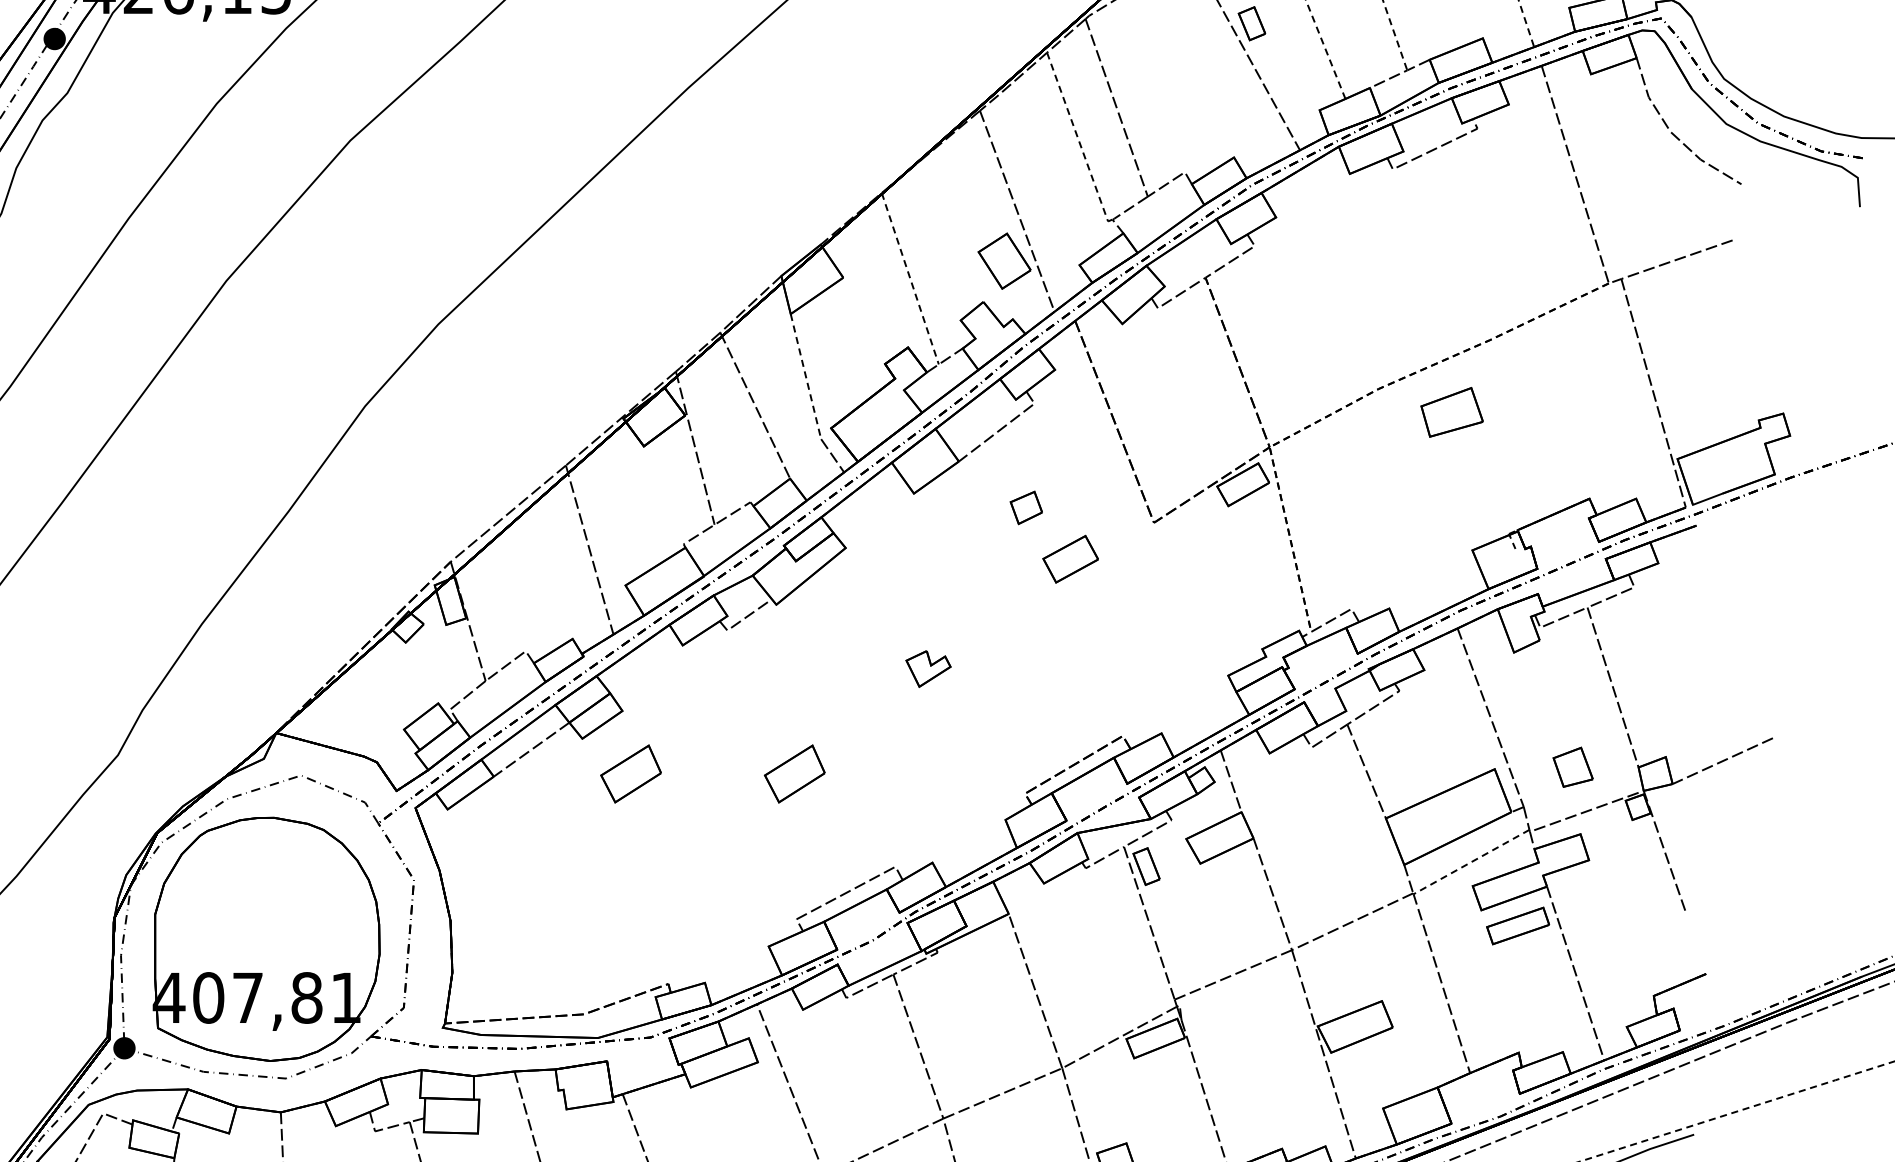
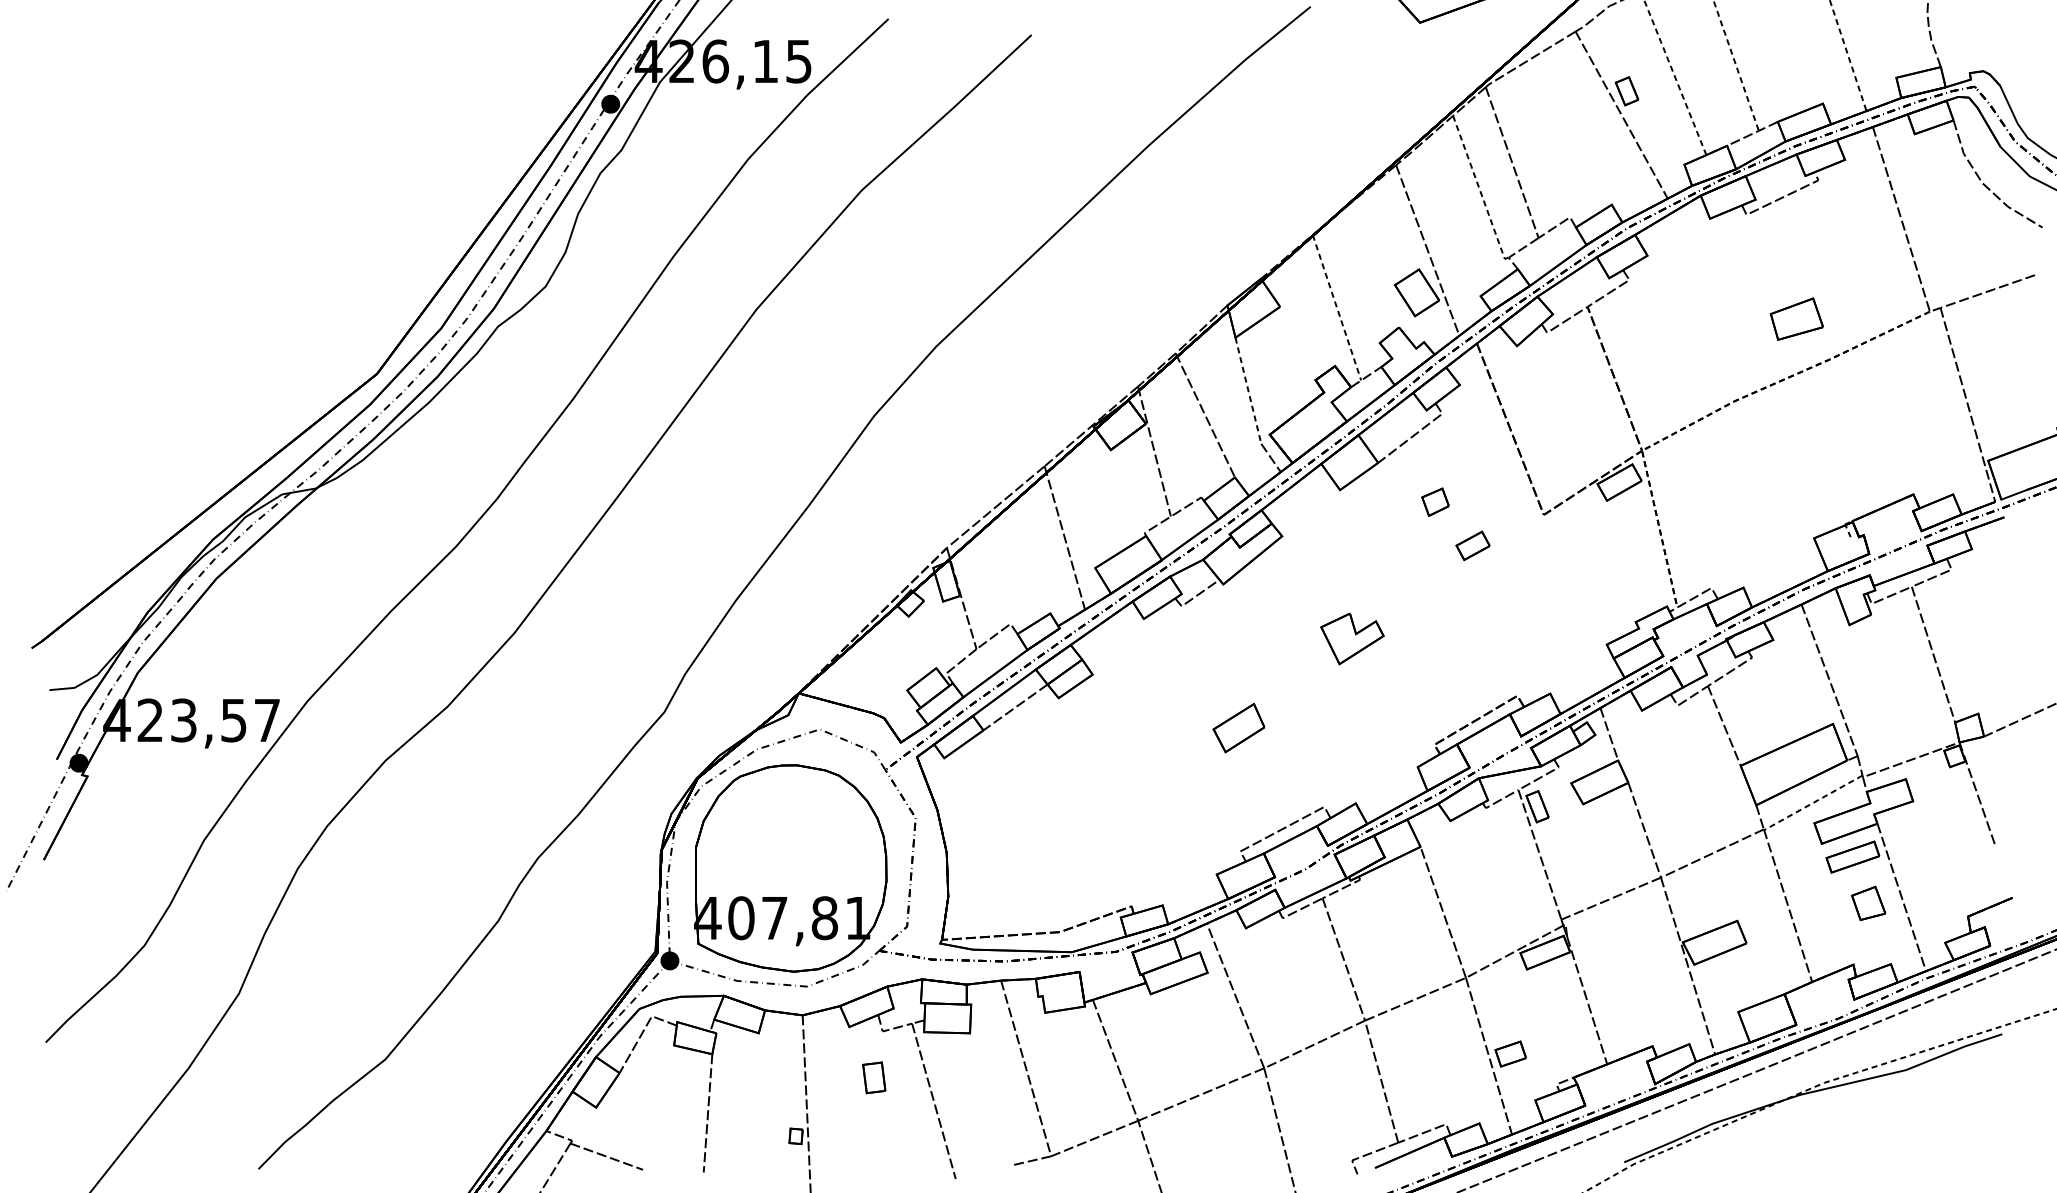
part: (1451, 411) -> (1796, 318), moved
part: (1069, 558) -> (1472, 545), size x0.71
part: (928, 668) -> (1352, 638), size x1.67
part: (1573, 766) -> (1868, 902), moved
part: (630, 773) -> (1099, 727), removed

